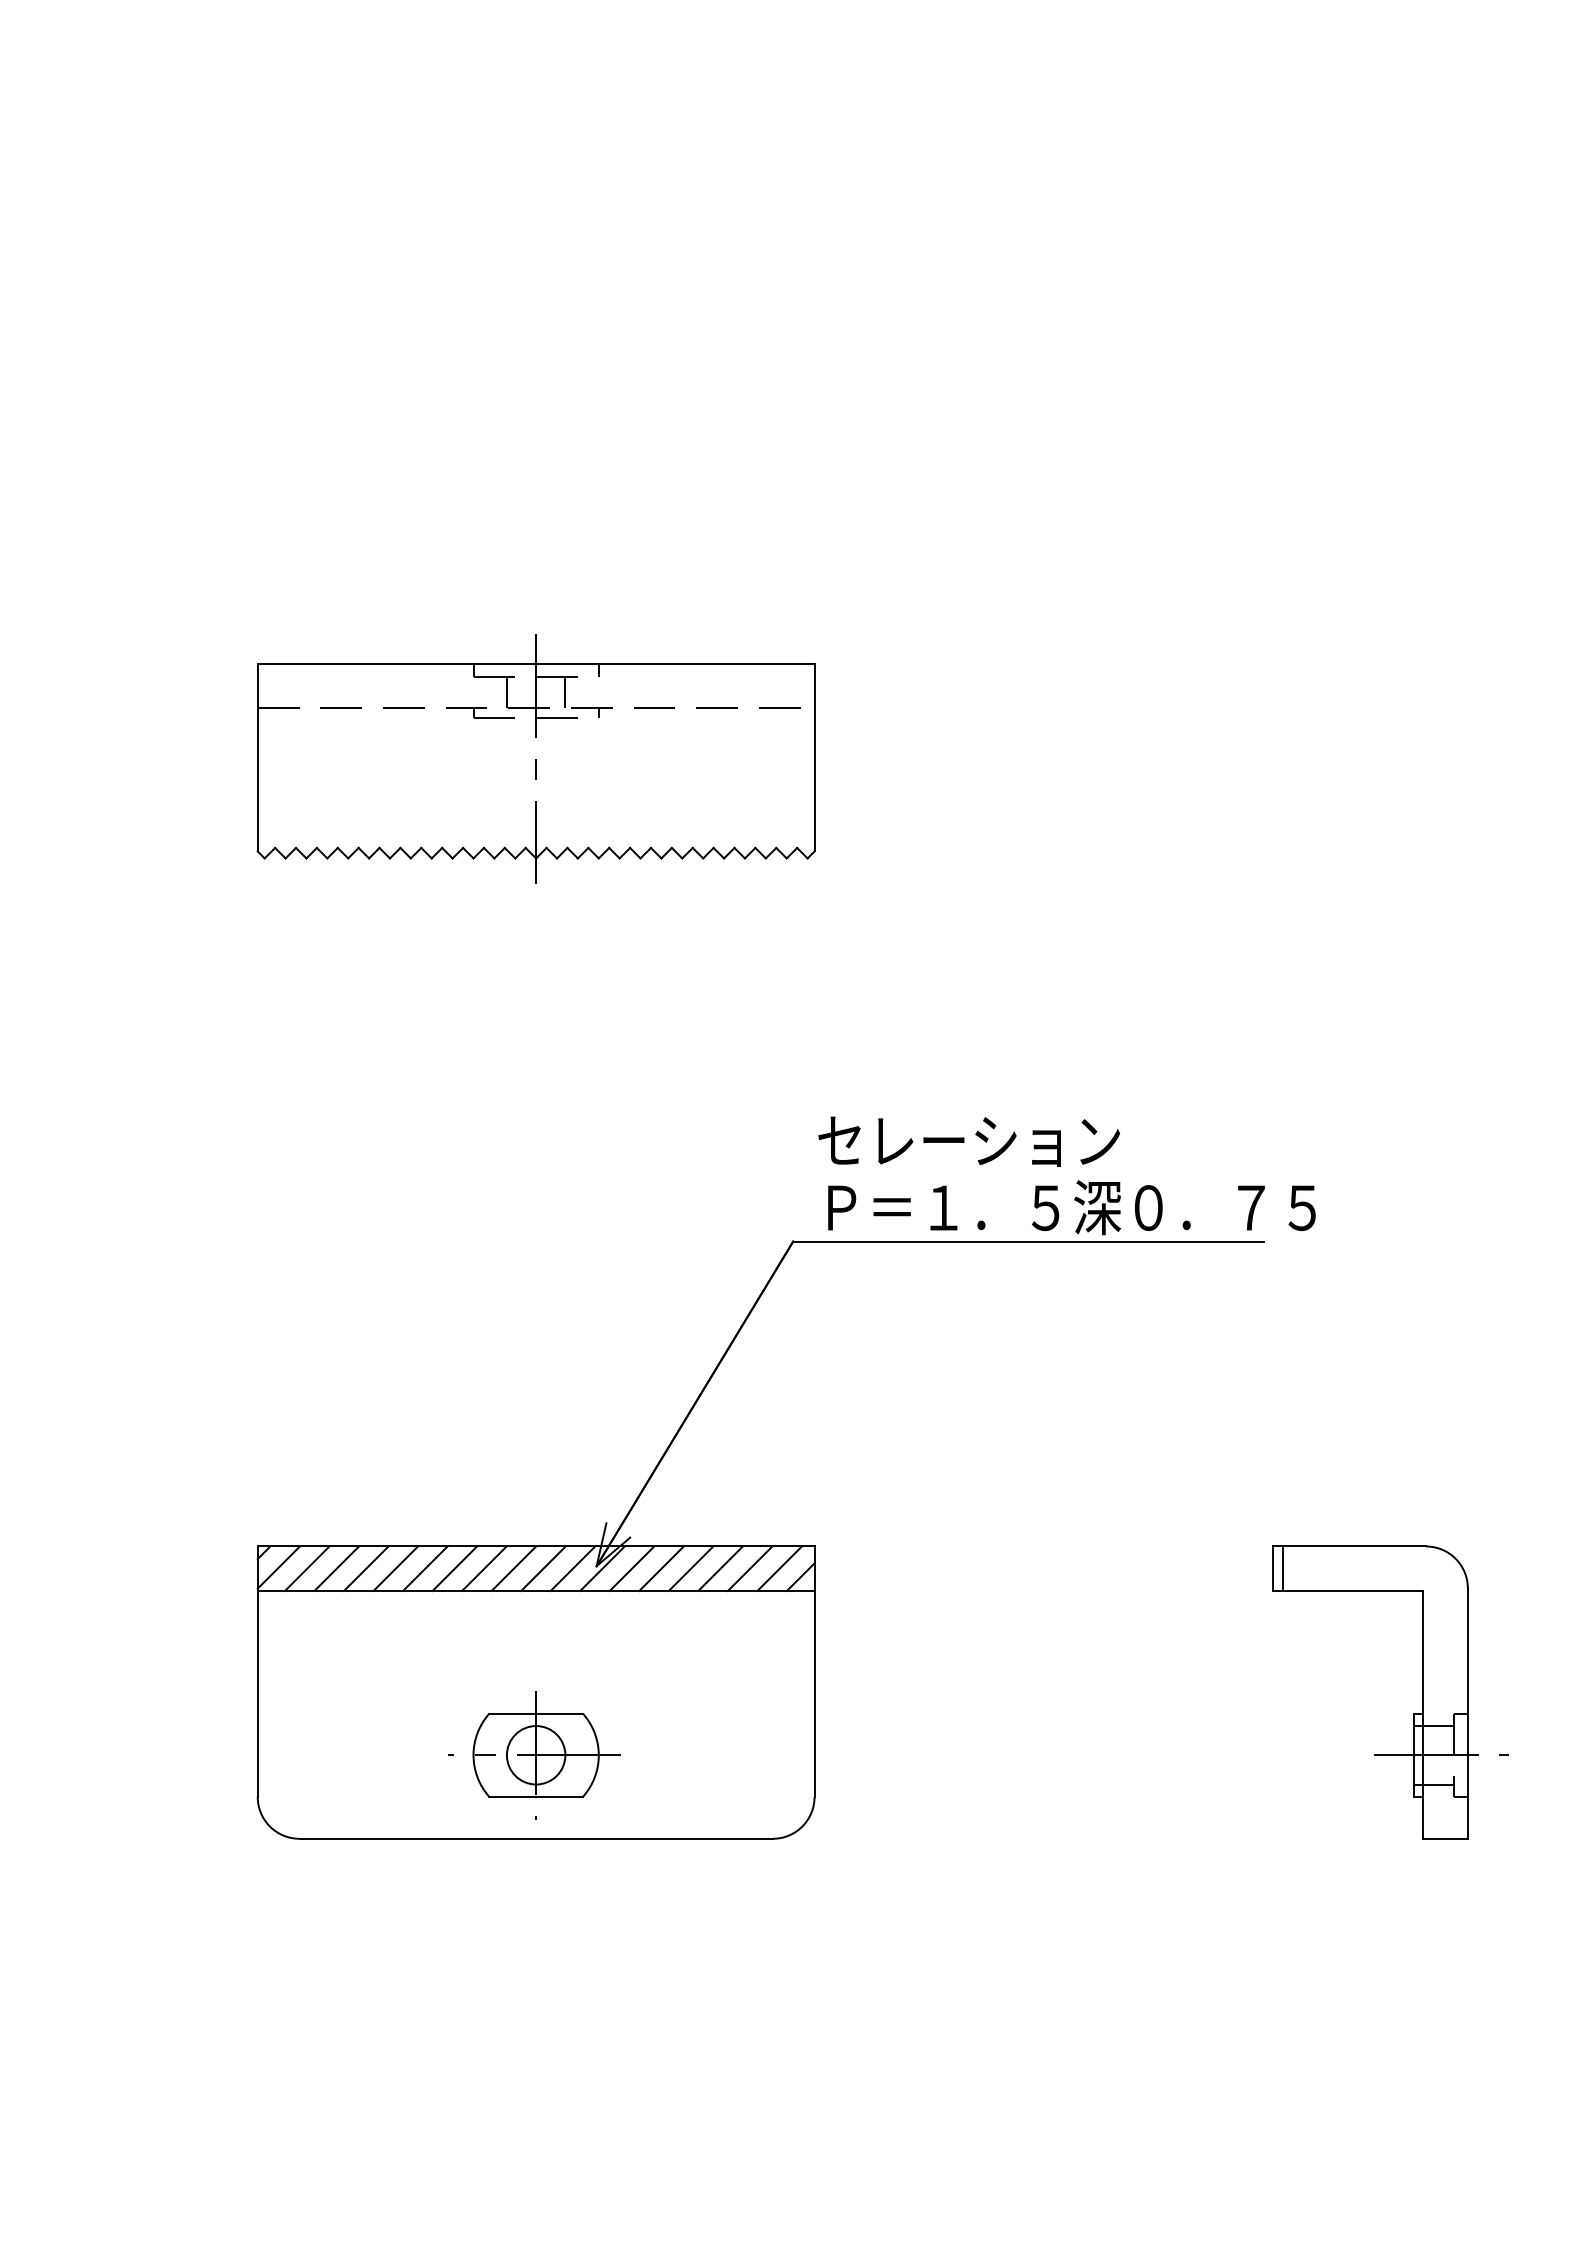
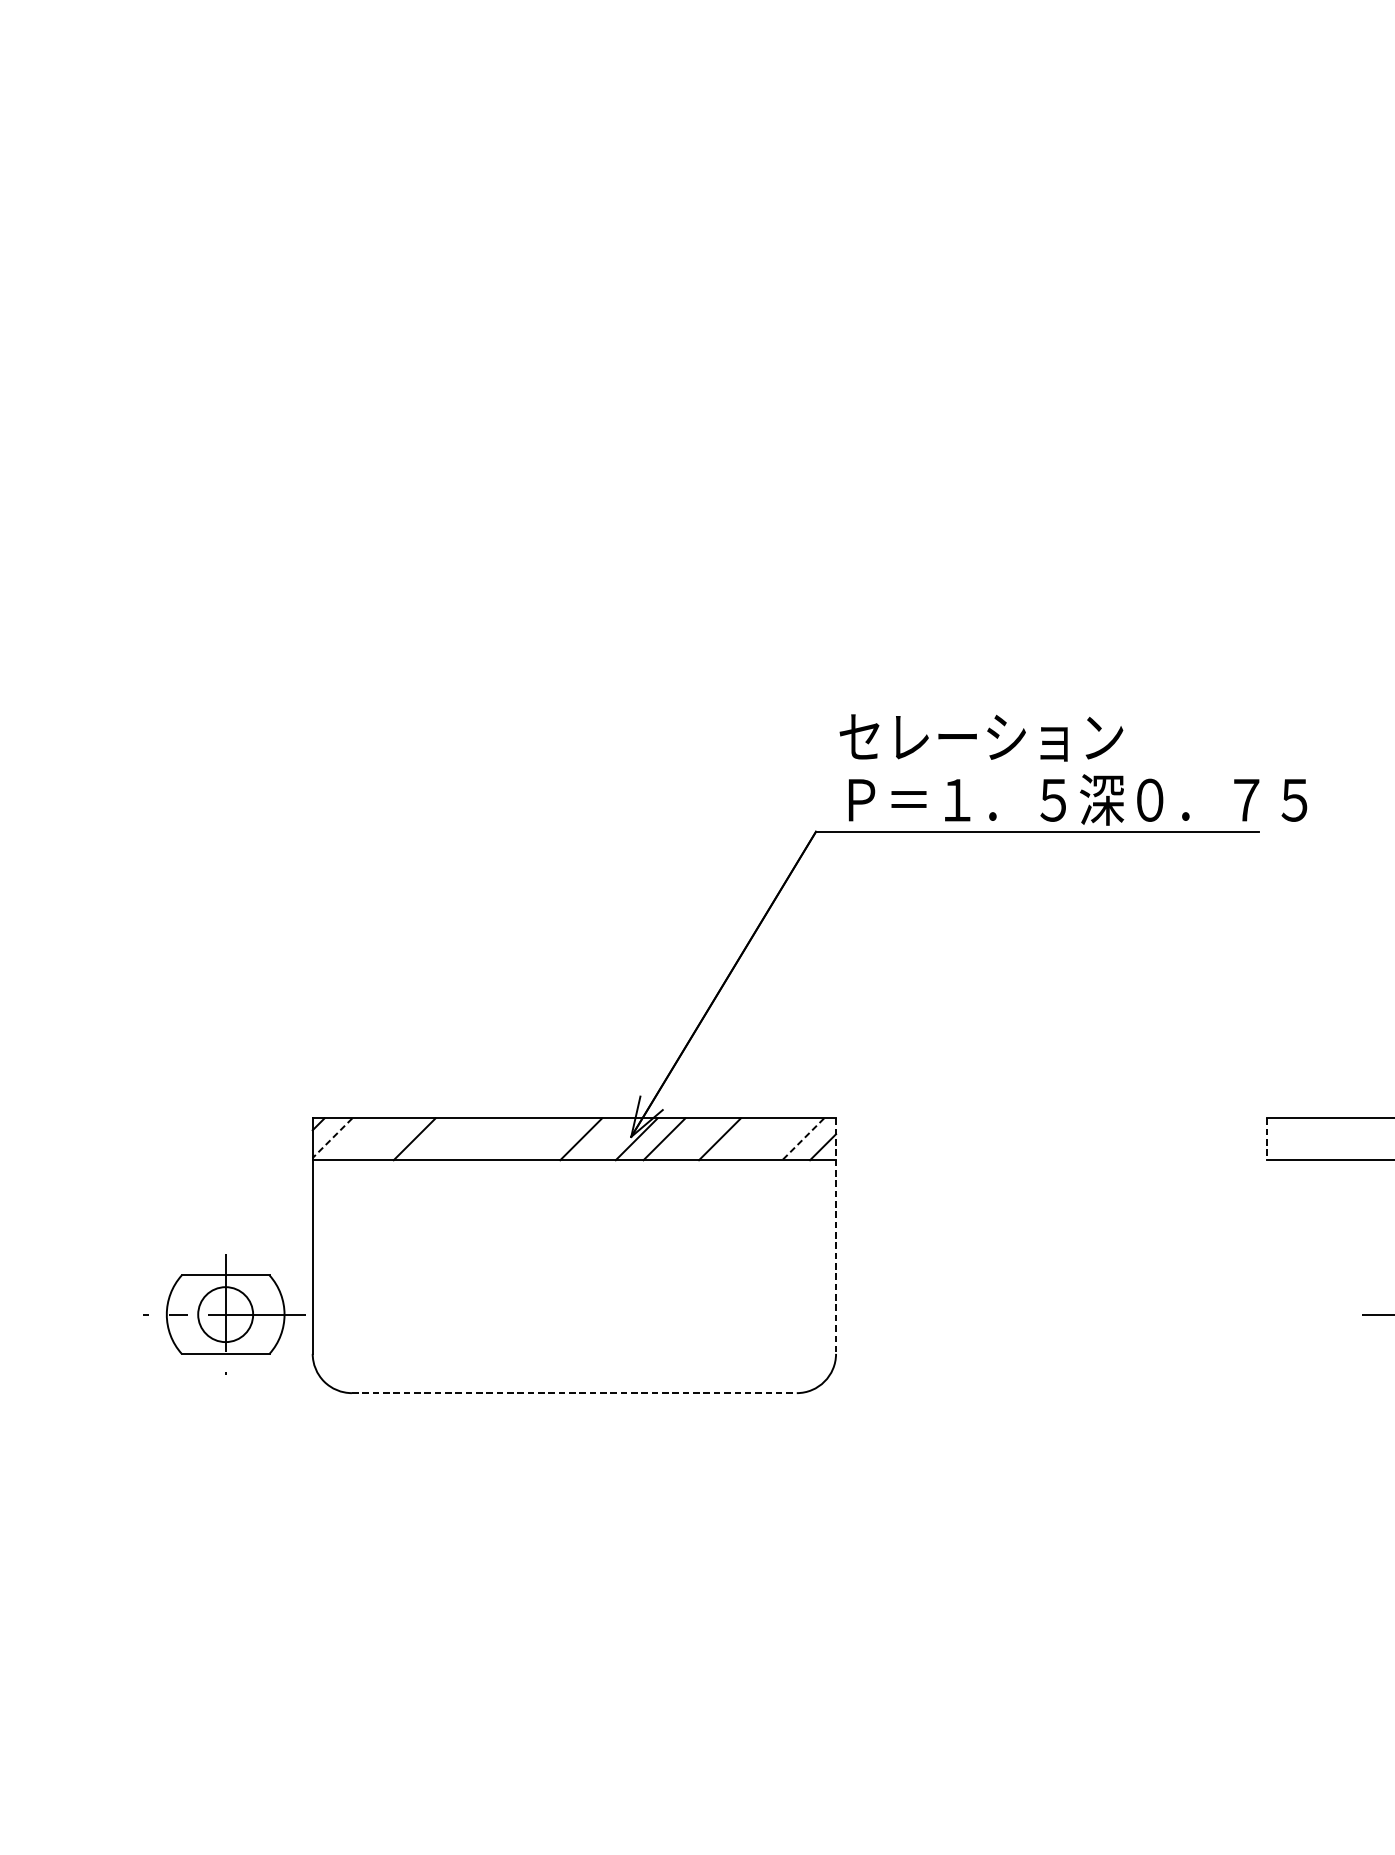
part: (535, 758) -> (573, 377), removed
line: (278, 1567) -> (332, 1138), solid -> dashed
line: (306, 1568) -> (358, 1139), removed
line: (336, 1568) -> (386, 1139), removed
line: (395, 1568) -> (442, 1139), removed
line: (425, 1568) -> (470, 1139), removed
line: (454, 1568) -> (497, 1139), removed
line: (484, 1568) -> (525, 1139), removed
line: (513, 1568) -> (553, 1139), removed
line: (572, 1568) -> (608, 1139), removed
line: (661, 1568) -> (692, 1139), removed
line: (720, 1568) -> (747, 1139), removed
line: (749, 1568) -> (774, 1139), removed
line: (1283, 1568) -> (1276, 1139), removed
line: (779, 1569) -> (803, 1140), solid -> dashed
line: (1272, 1569) -> (1266, 1140), solid -> dashed
line: (814, 1672) -> (836, 1236), solid -> dashed
part: (534, 1755) -> (224, 1314), moved
line: (536, 1838) -> (574, 1392), solid -> dashed

